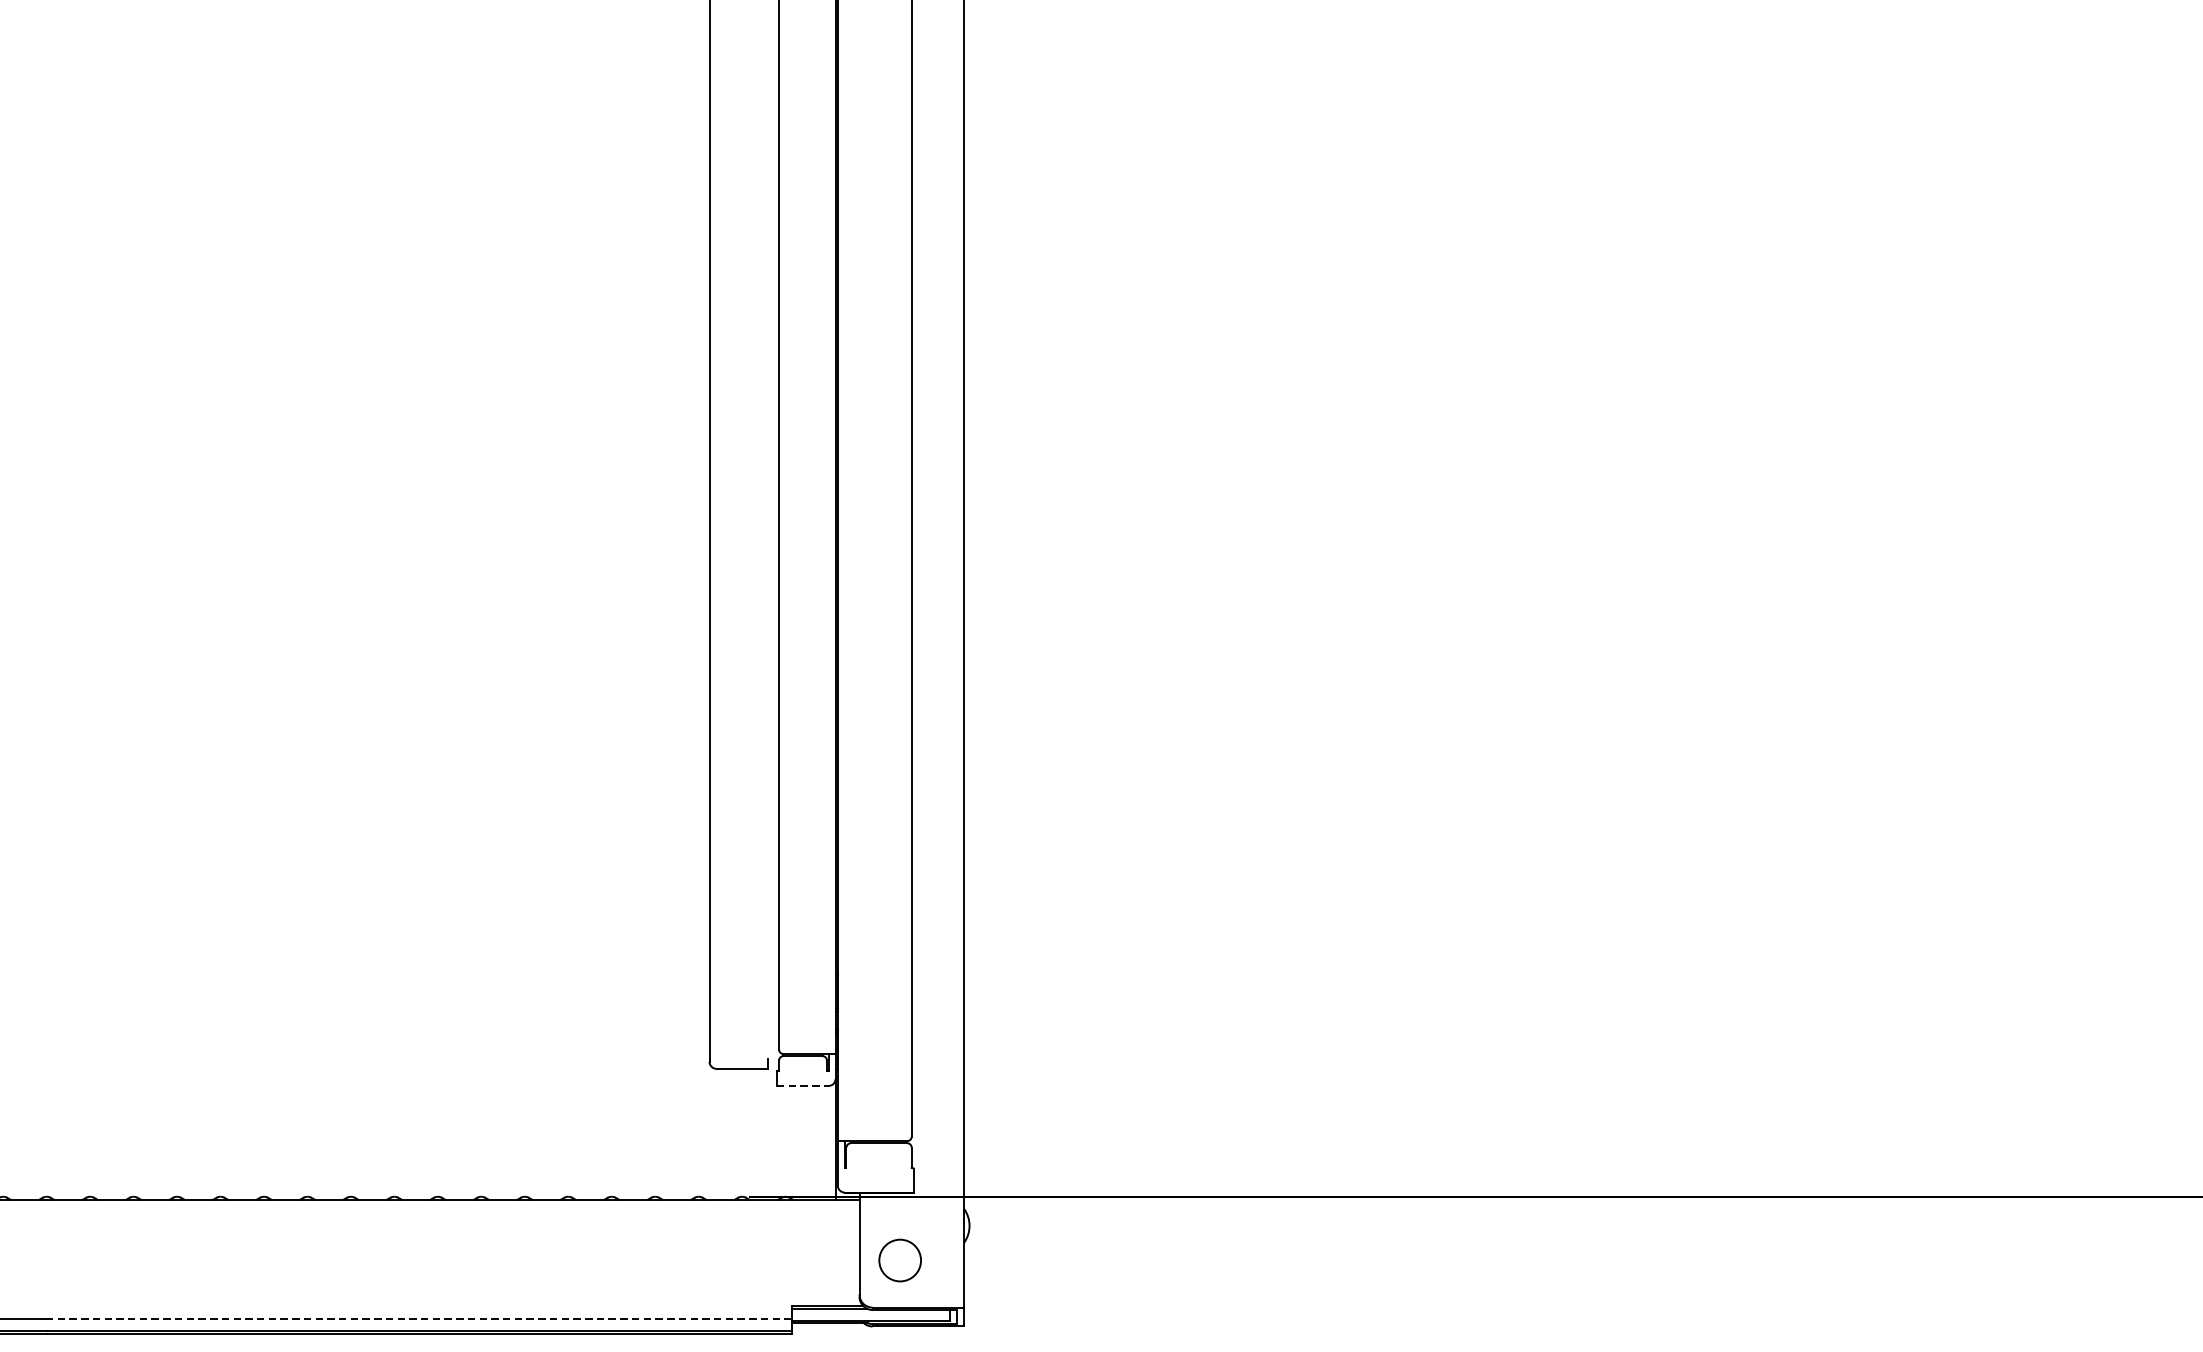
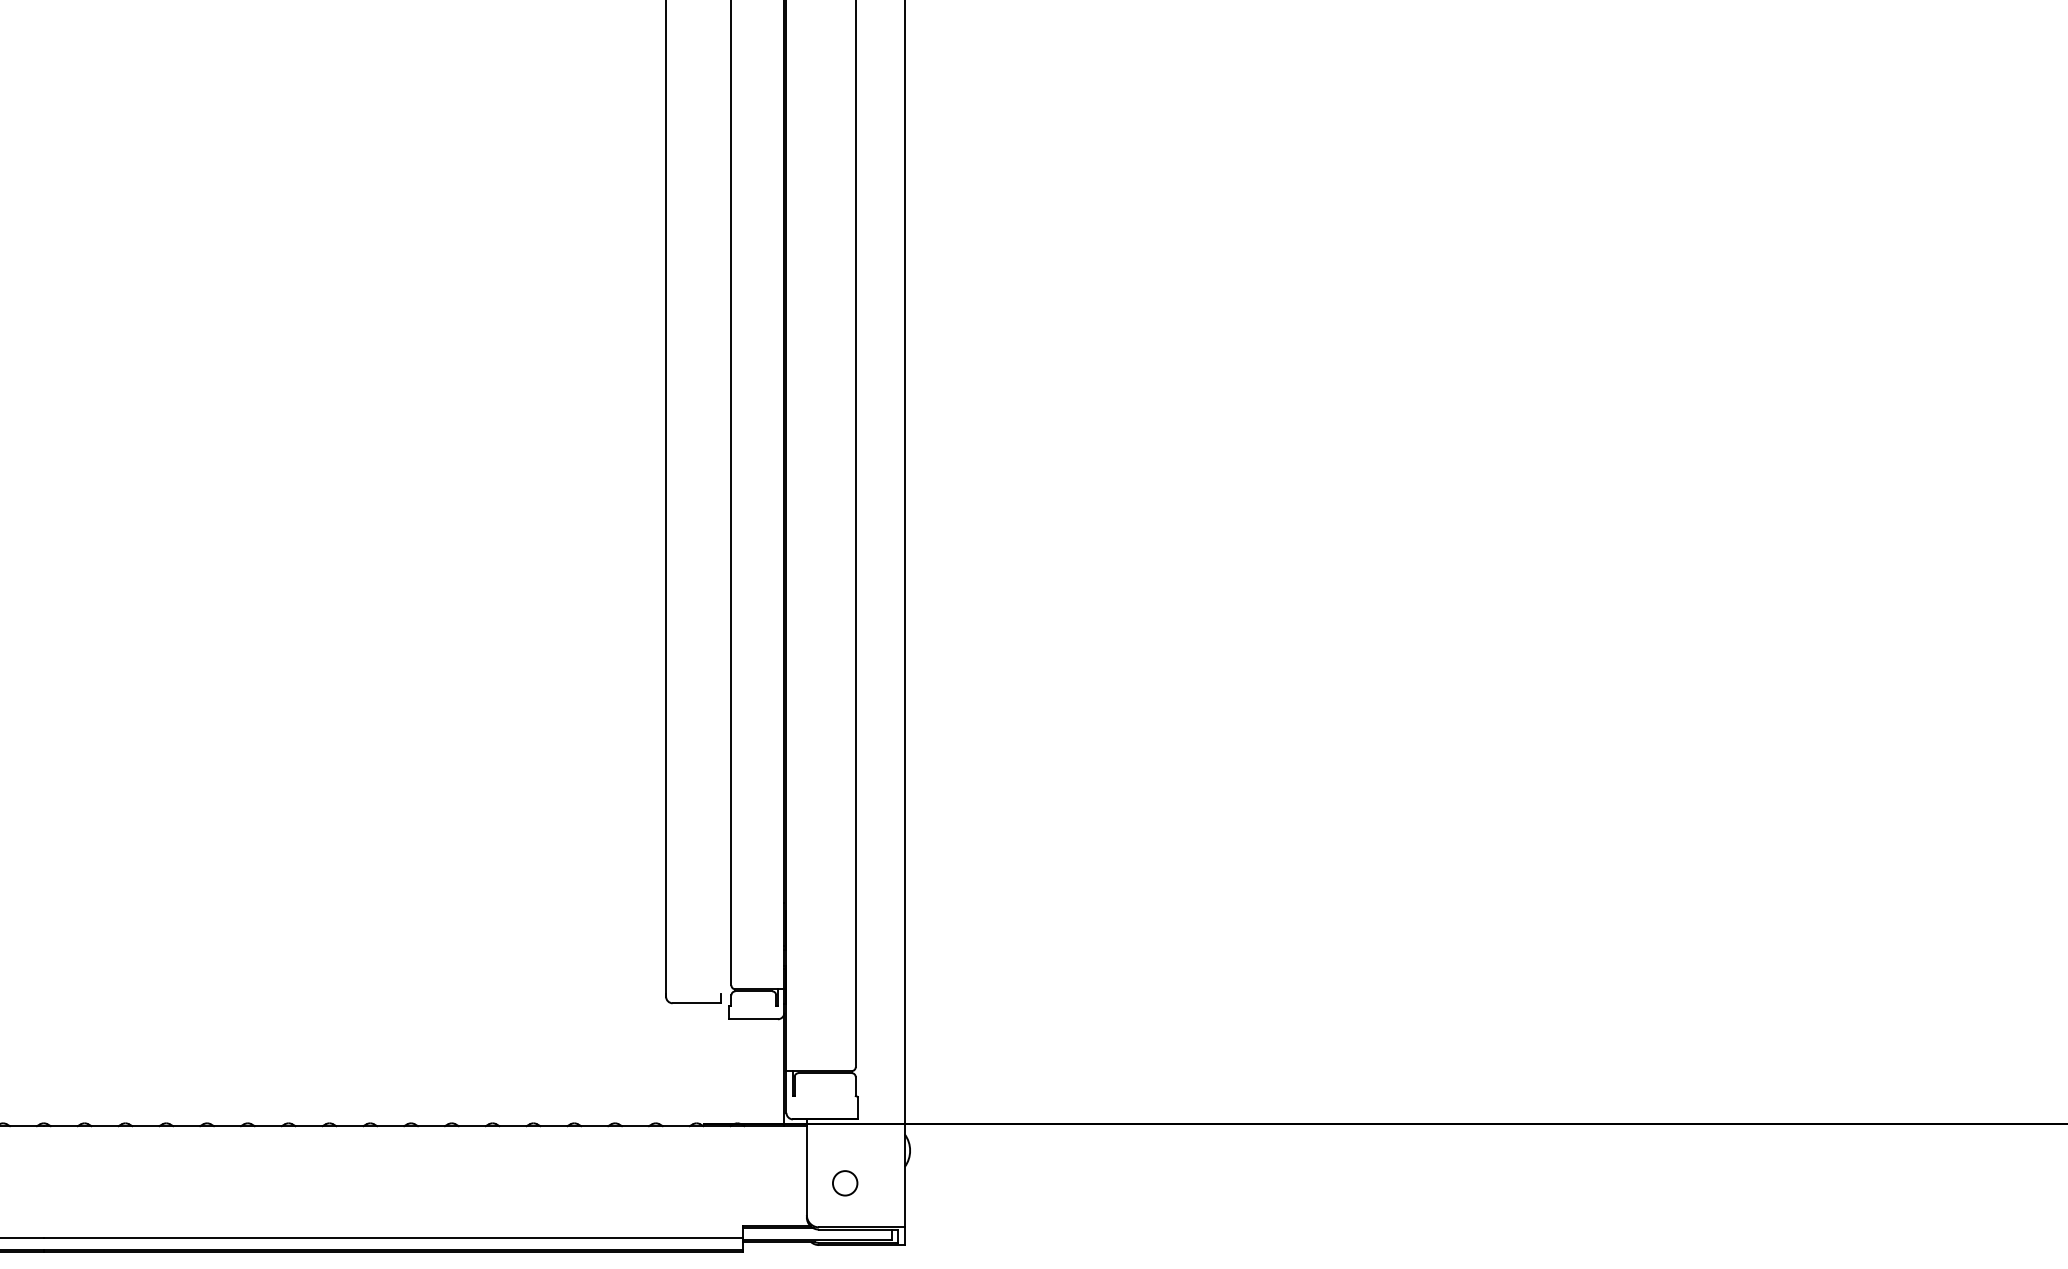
line: (803, 1086) -> (754, 1019), dashed -> solid
circle: (900, 1260) -> (845, 1183), size x0.62
line: (419, 1319) -> (393, 1238), dashed -> solid

